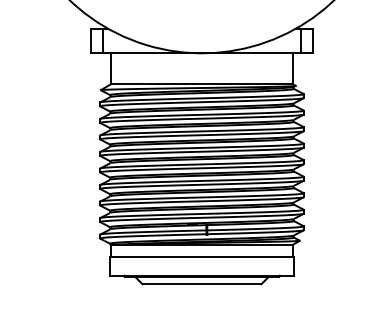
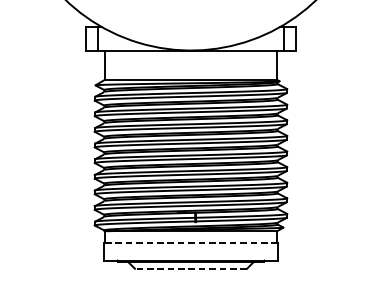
line: (201, 257) -> (190, 243), solid -> dashed
line: (201, 284) -> (190, 268), solid -> dashed

